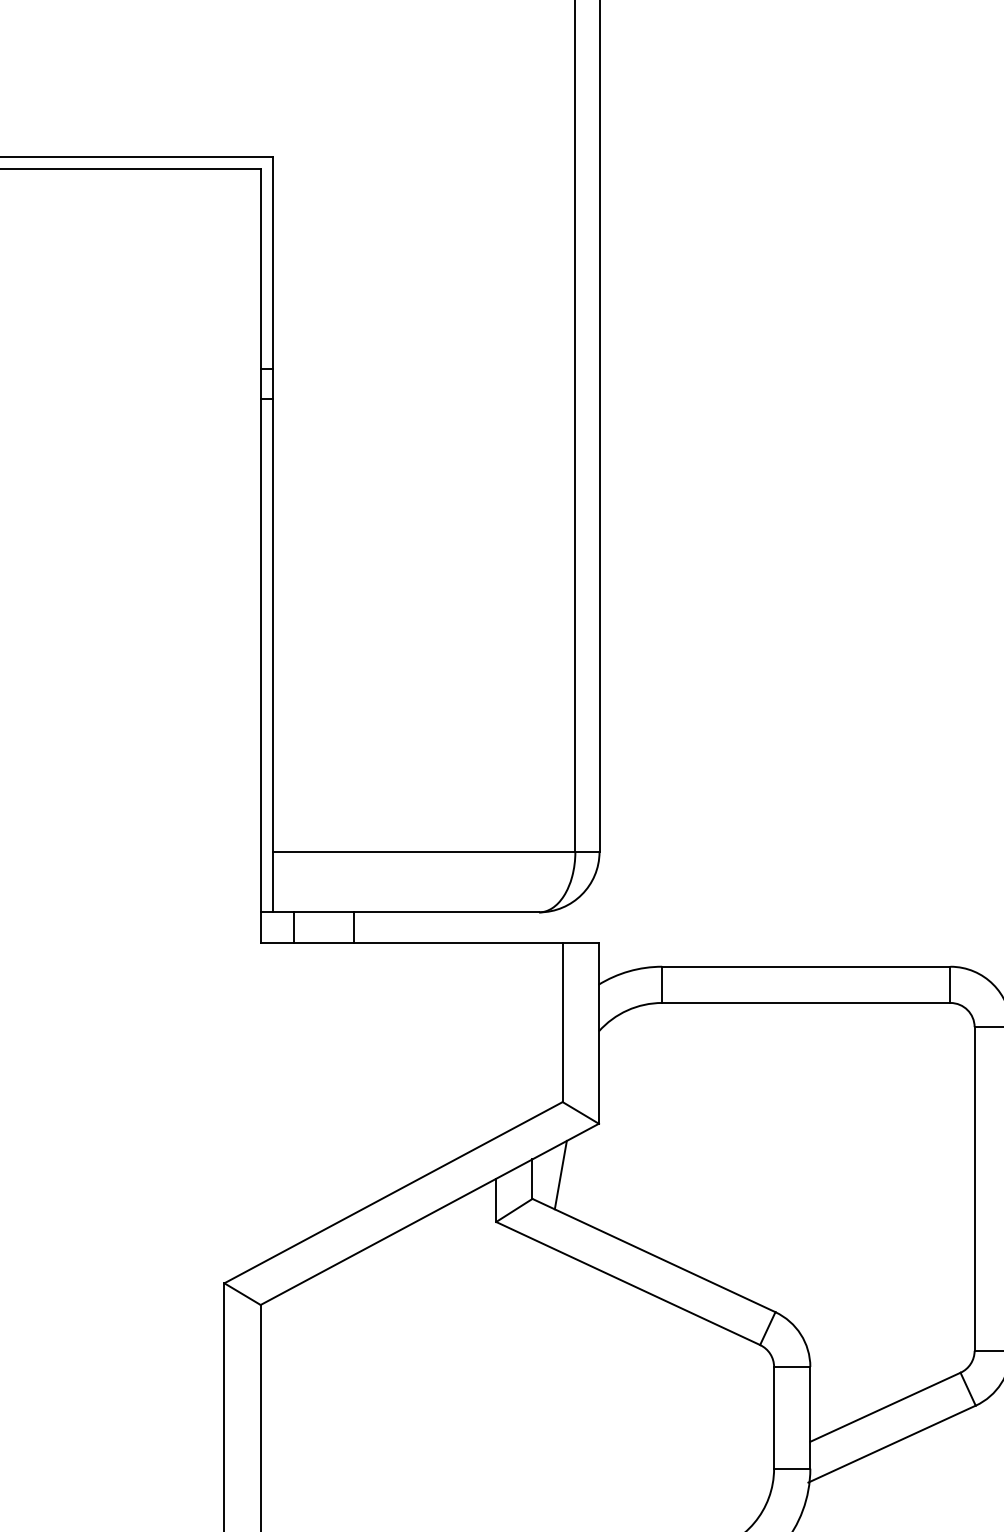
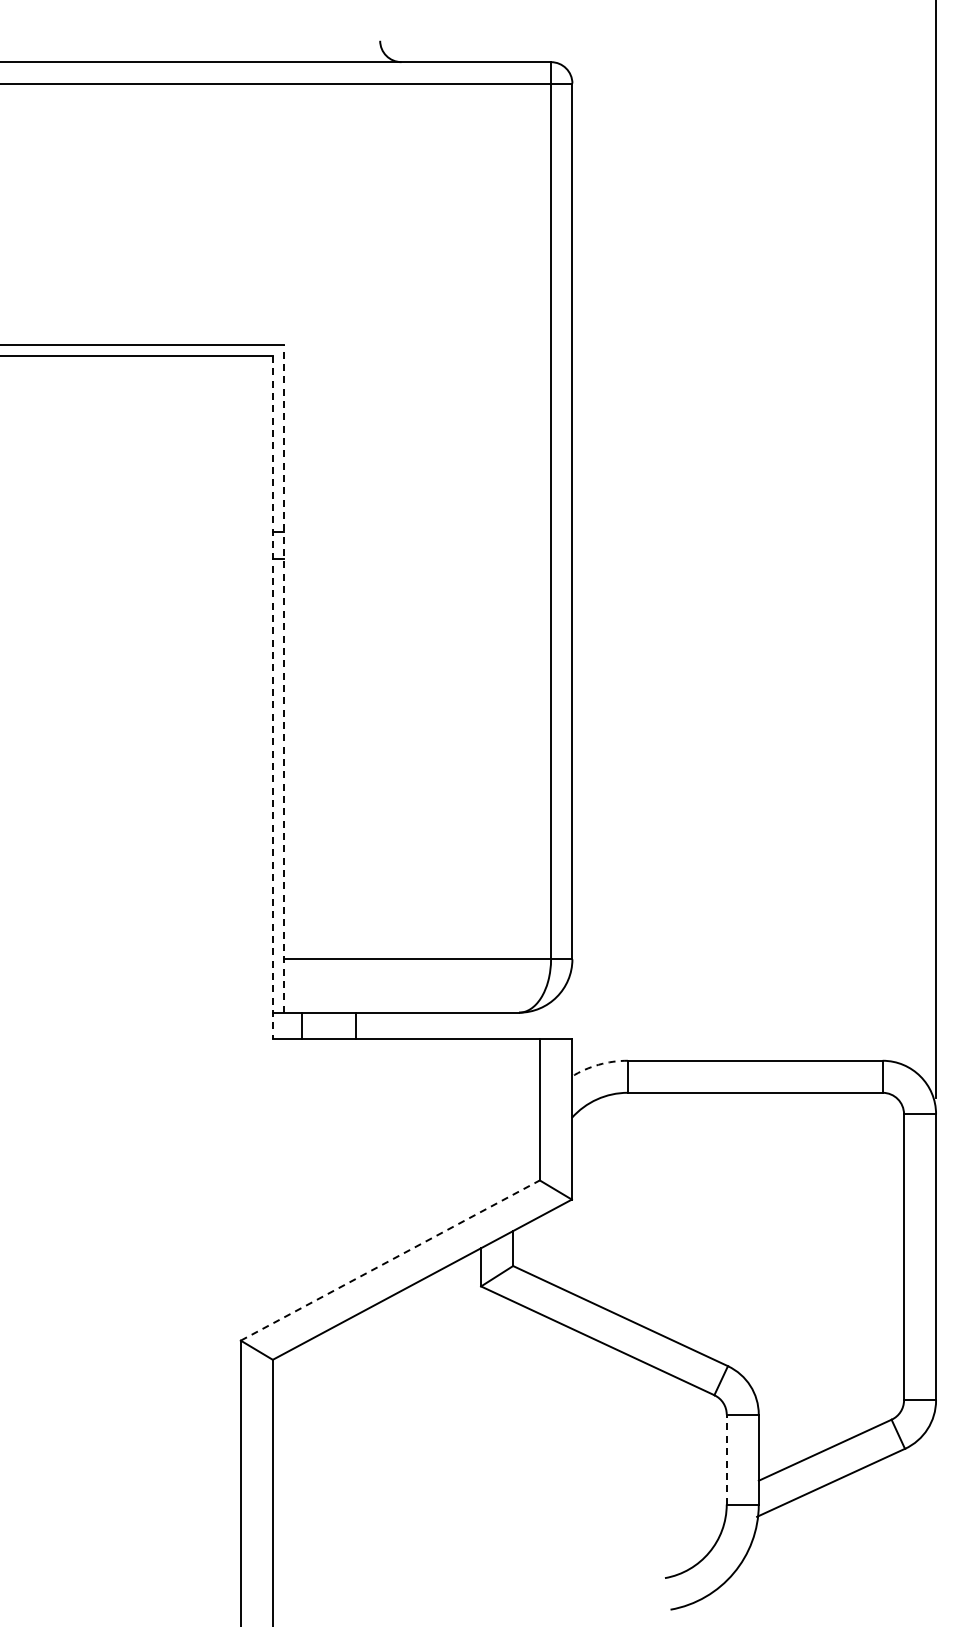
line: (272, 534) -> (283, 678), solid -> dashed
line: (260, 555) -> (272, 697), solid -> dashed
arc: (629, 970) -> (598, 1064), solid -> dashed
line: (560, 1174) -> (537, 1244), removed
line: (393, 1192) -> (390, 1260), solid -> dashed
line: (773, 1417) -> (726, 1459), solid -> dashed

